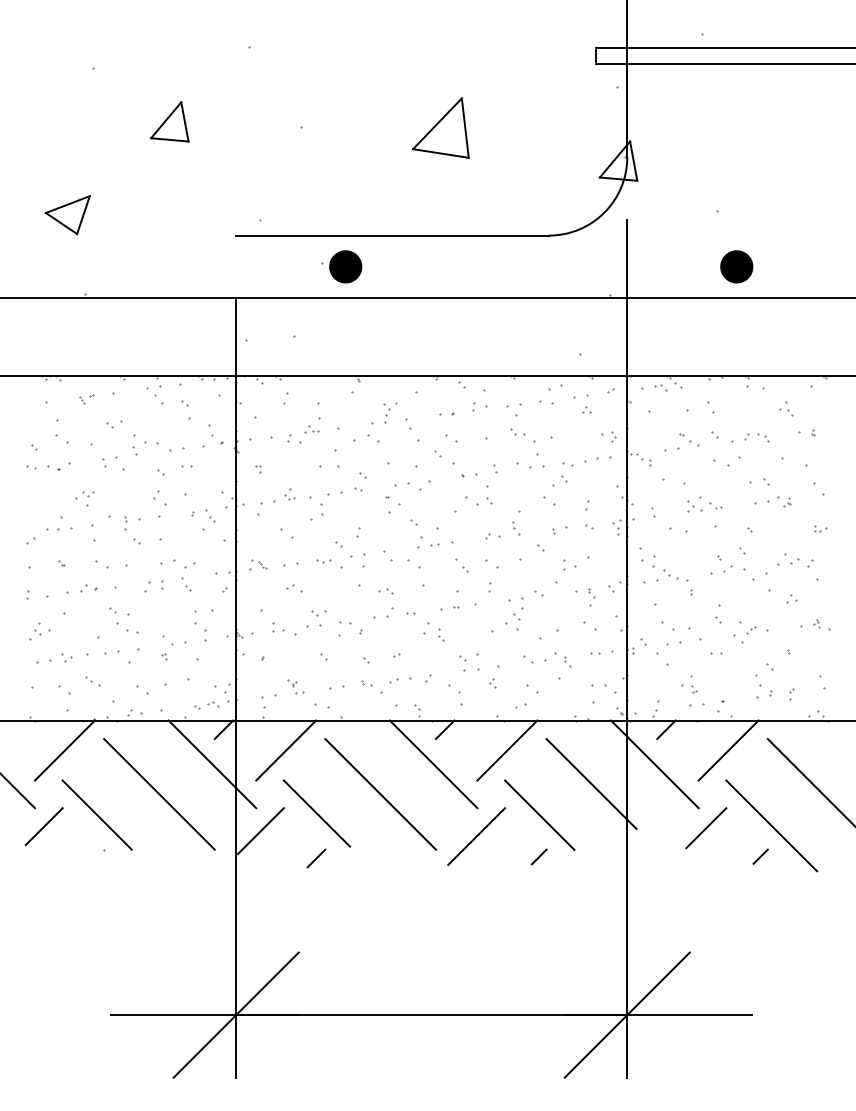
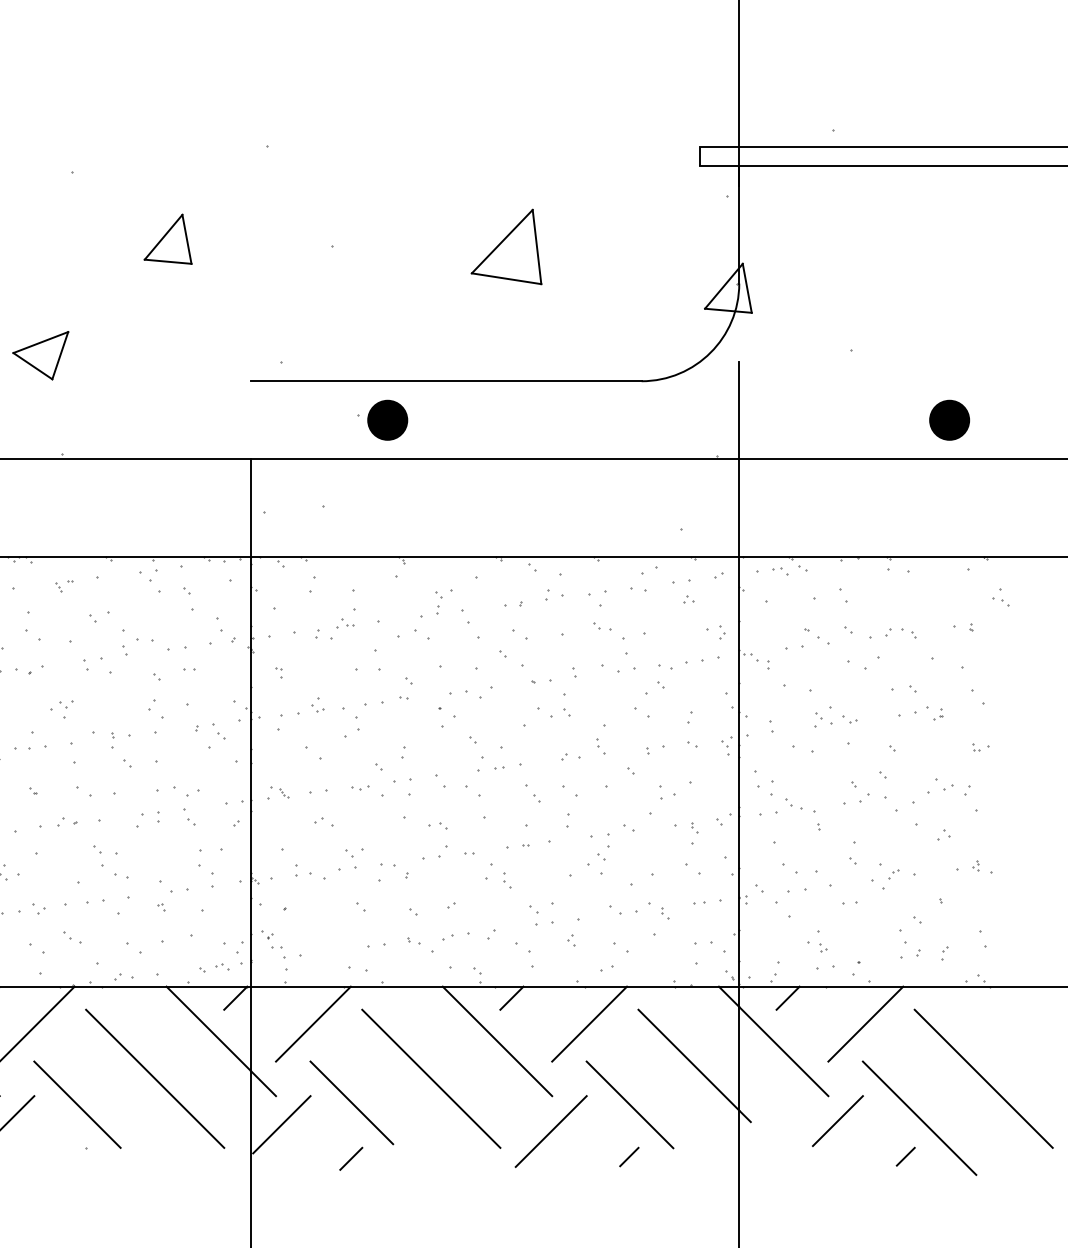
part: (736, 266) -> (949, 419), moved
part: (786, 408) -> (1000, 597), moved
part: (295, 686) -> (271, 939), moved

